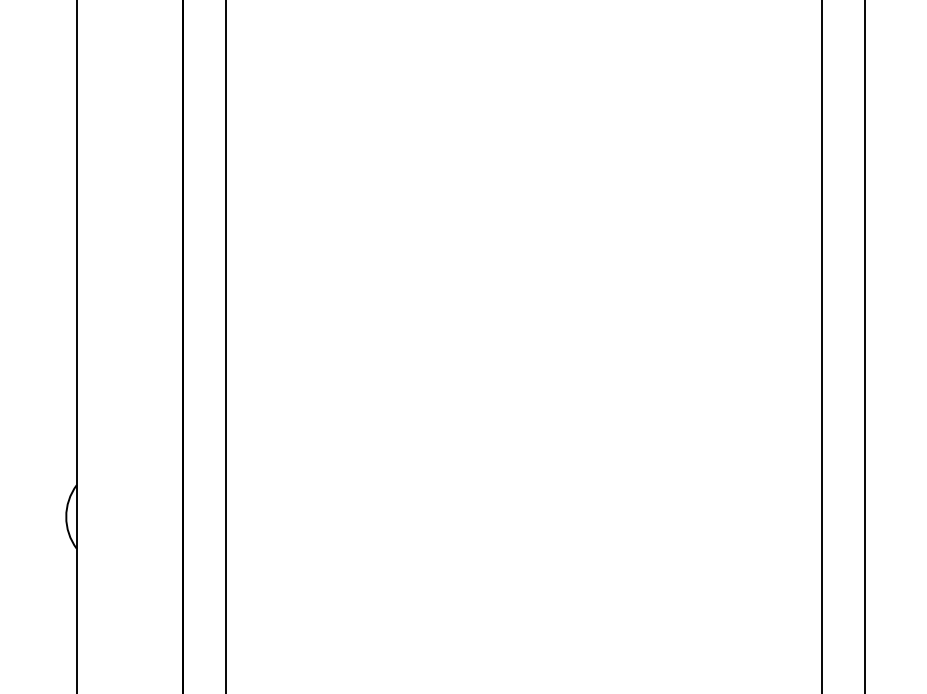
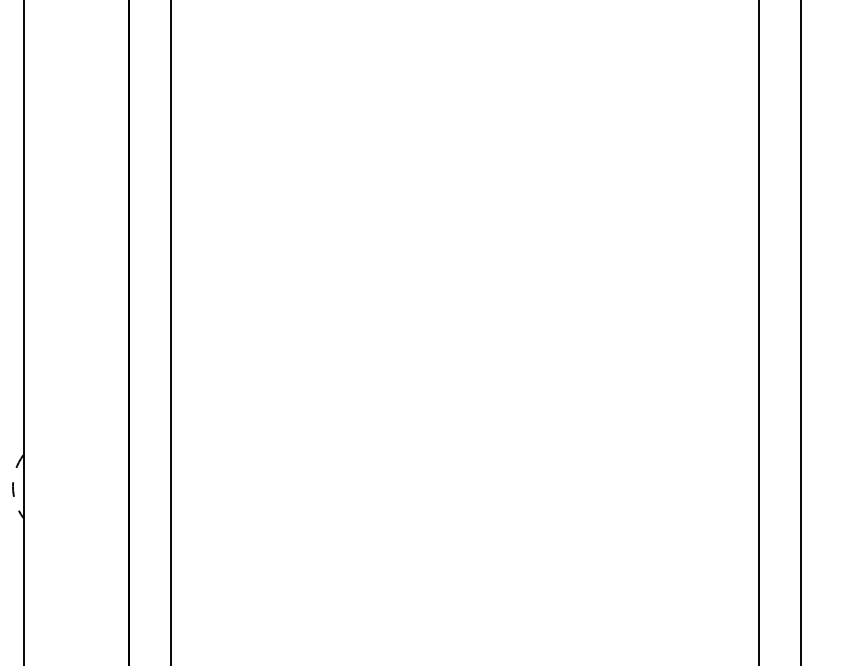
arc: (66, 516) -> (13, 486), solid -> dashed

